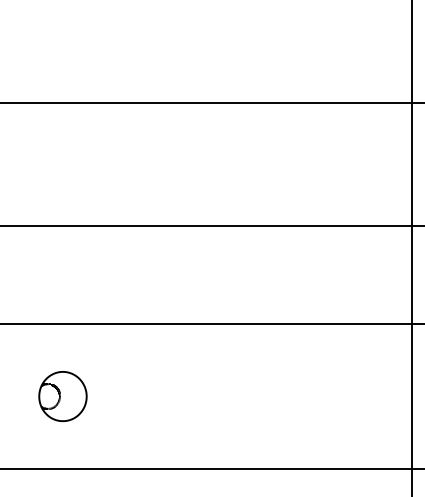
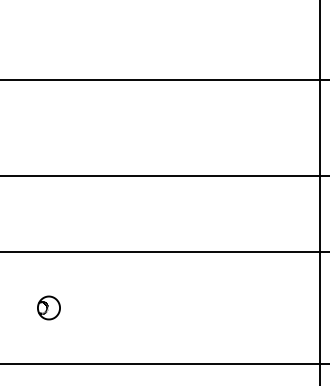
part: (62, 396) -> (48, 307), size x0.6

